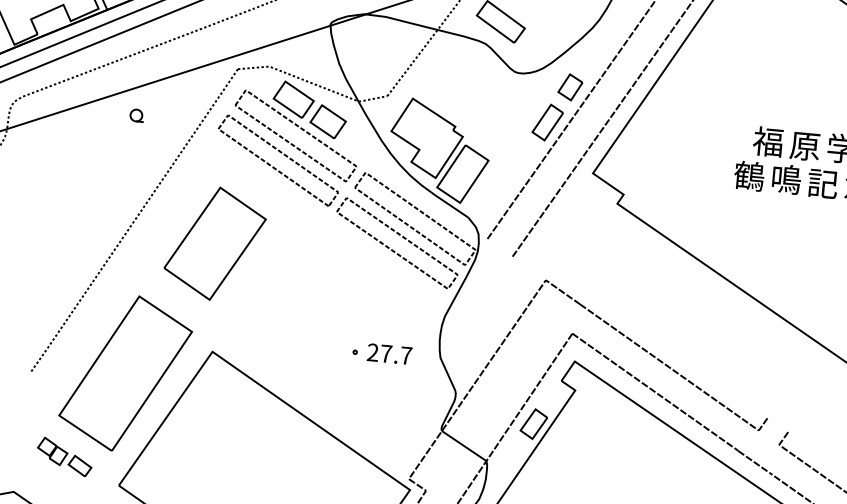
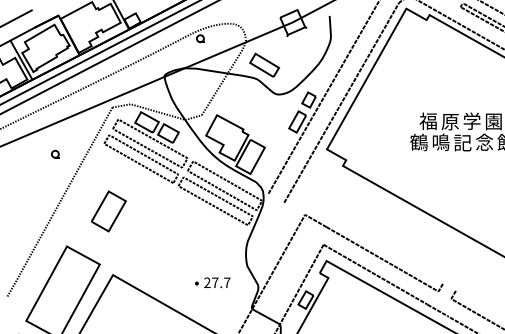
part: (136, 114) -> (55, 153), moved
part: (214, 243) -> (108, 211), size x0.6
part: (381, 352) -> (212, 282), moved

